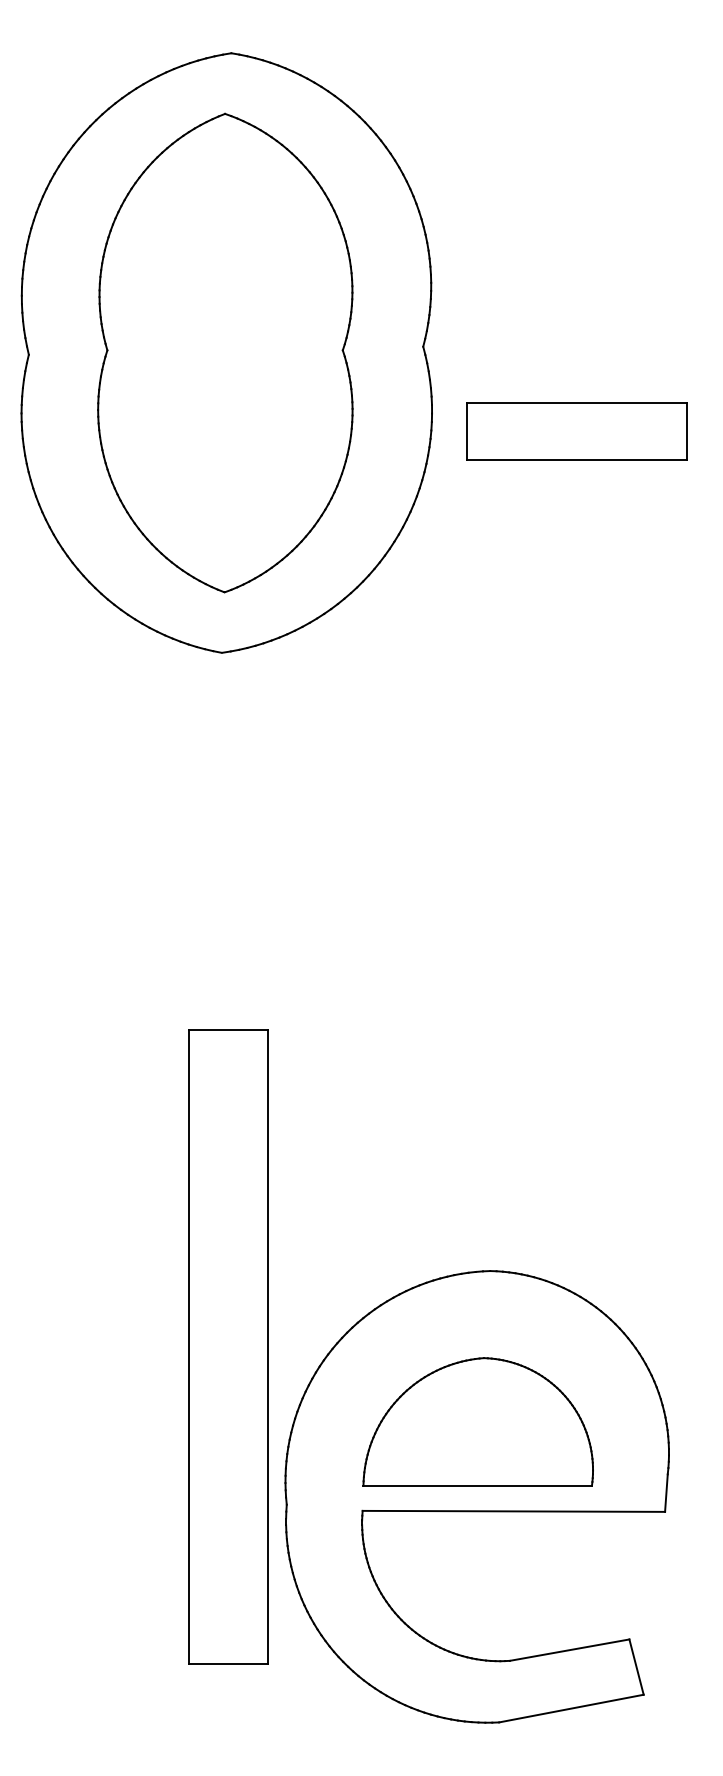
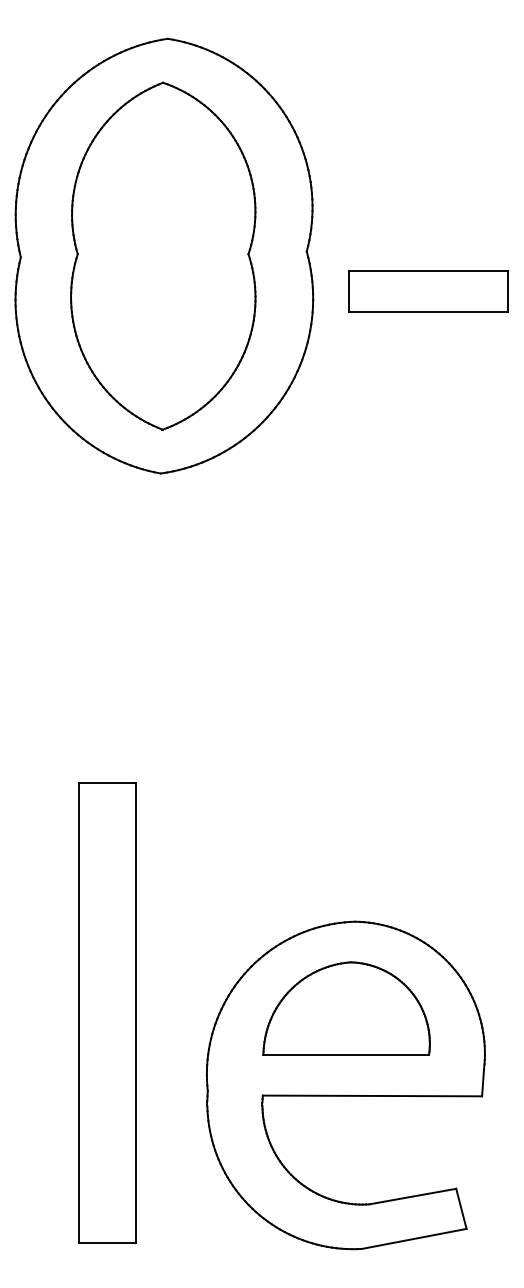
part: (576, 431) -> (428, 292), moved
part: (228, 1346) -> (107, 1012), moved
part: (477, 1421) -> (346, 1008), moved

